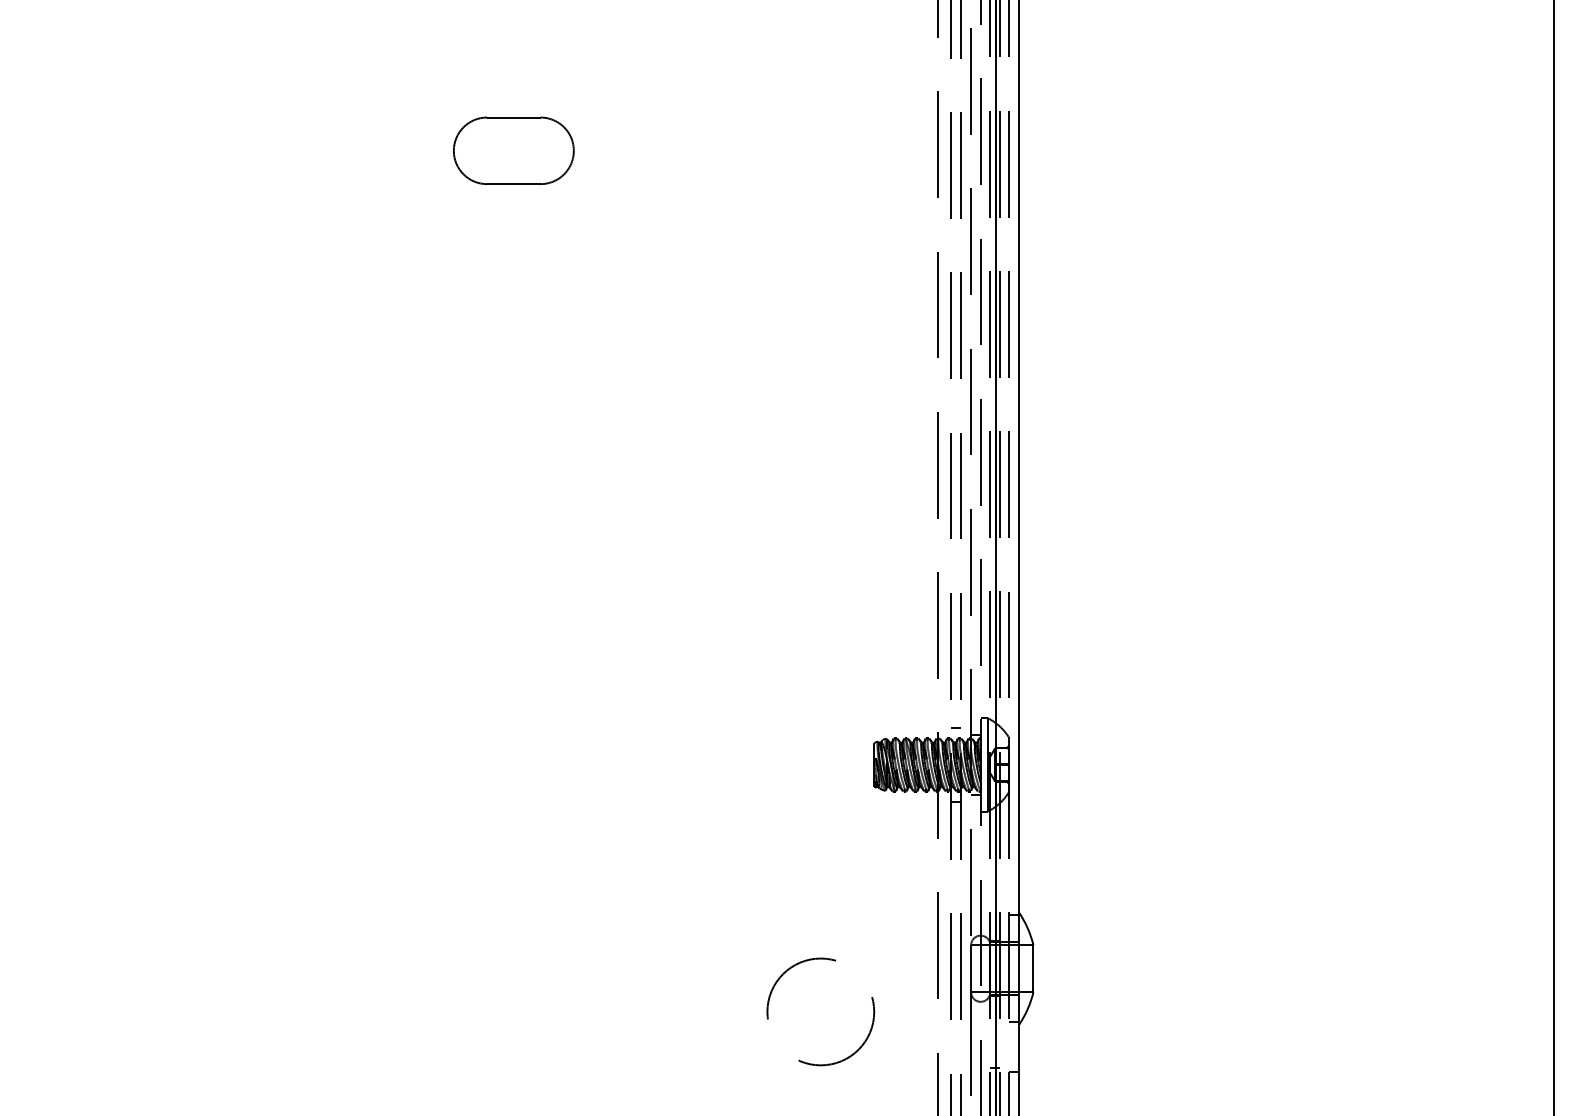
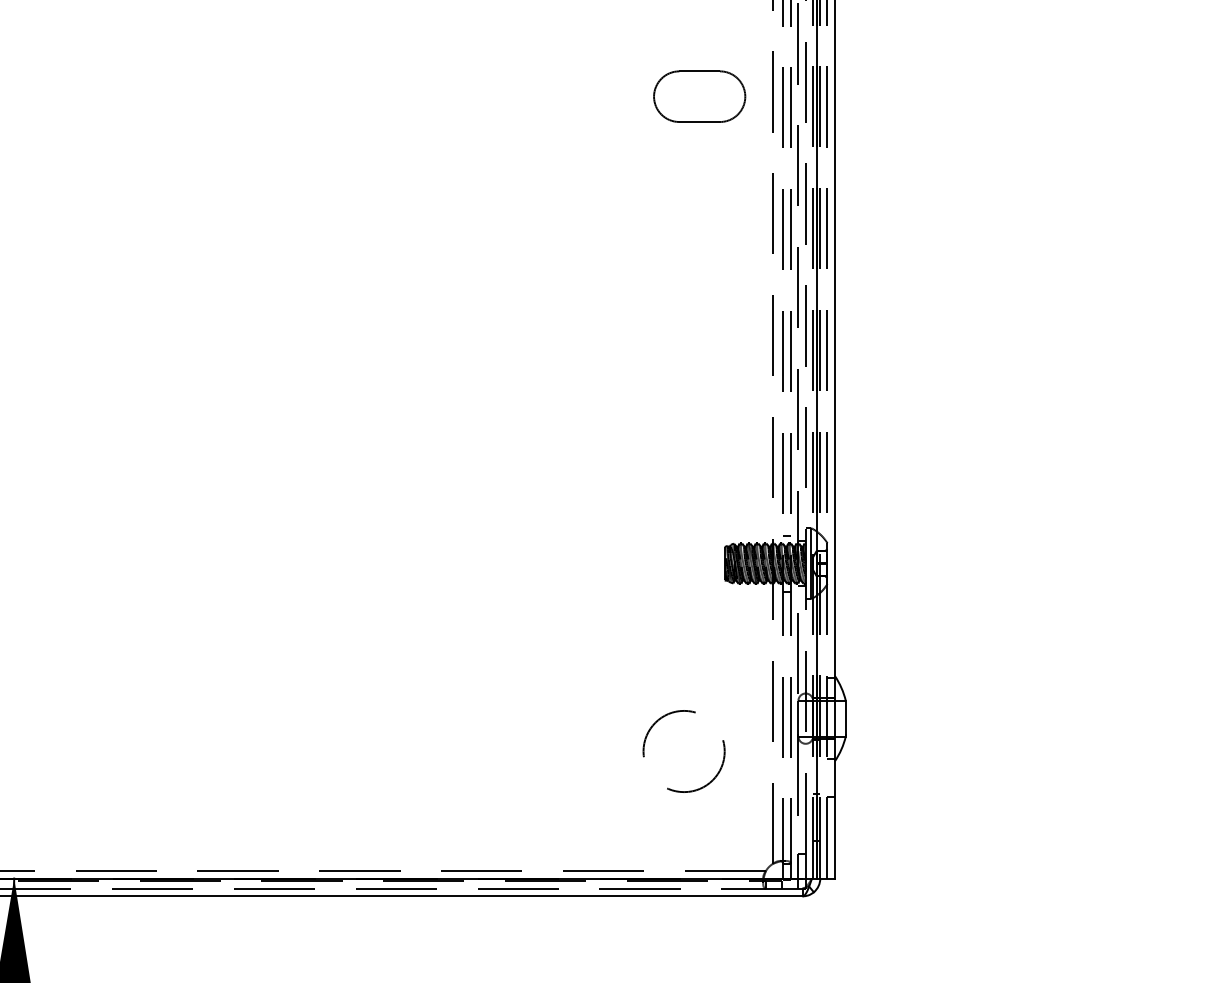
part: (513, 150) -> (699, 96), moved

